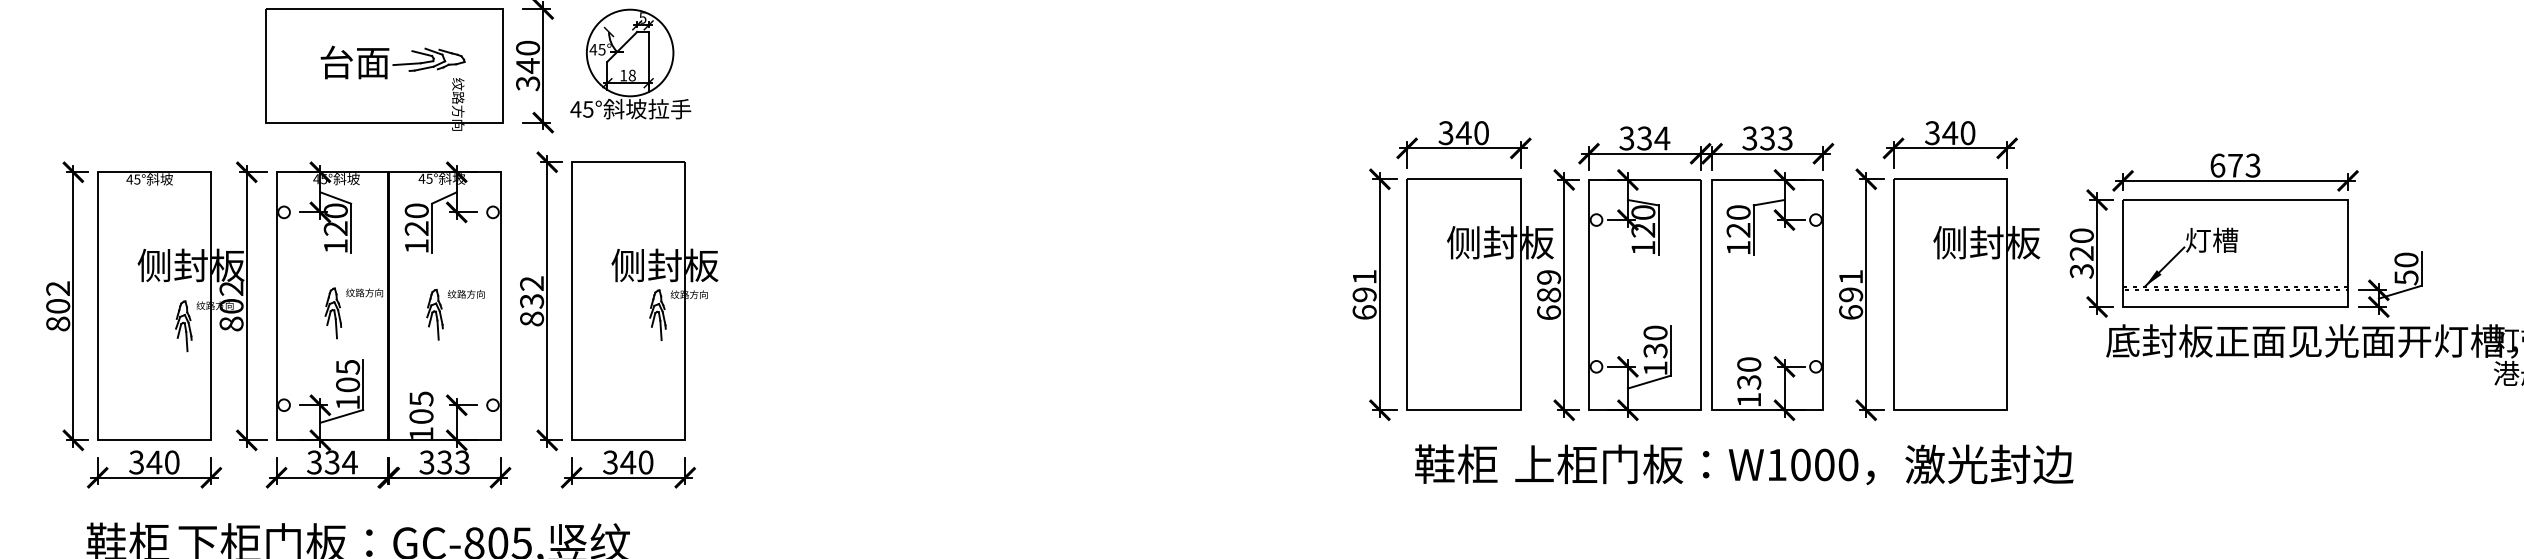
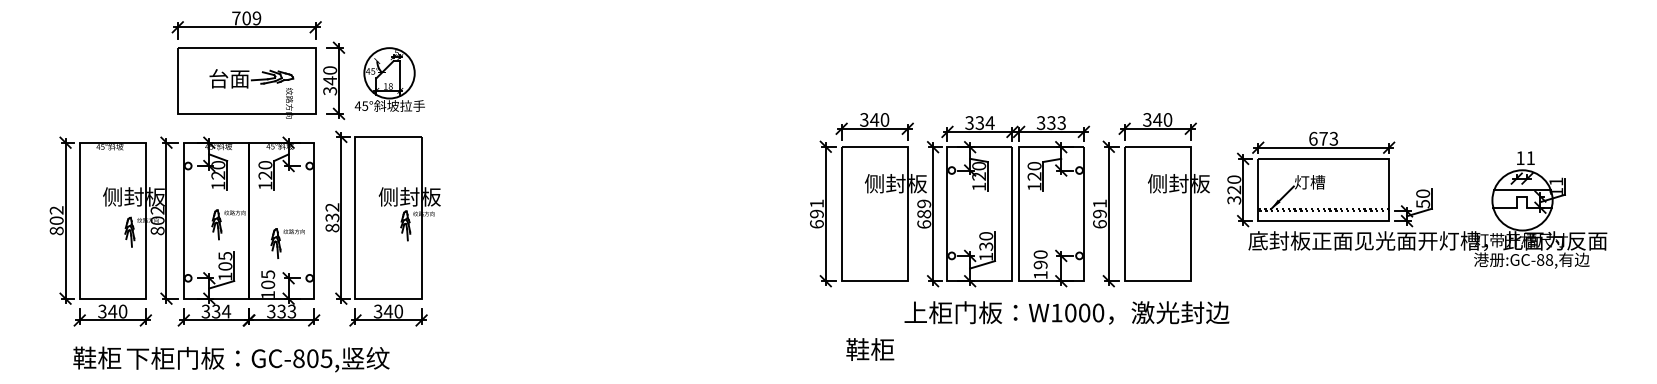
part: (442, 314) -> (280, 243), moved
text: (1748, 381) -> (1040, 264), 130 -> 190
text: (1456, 464) -> (870, 349), moved

